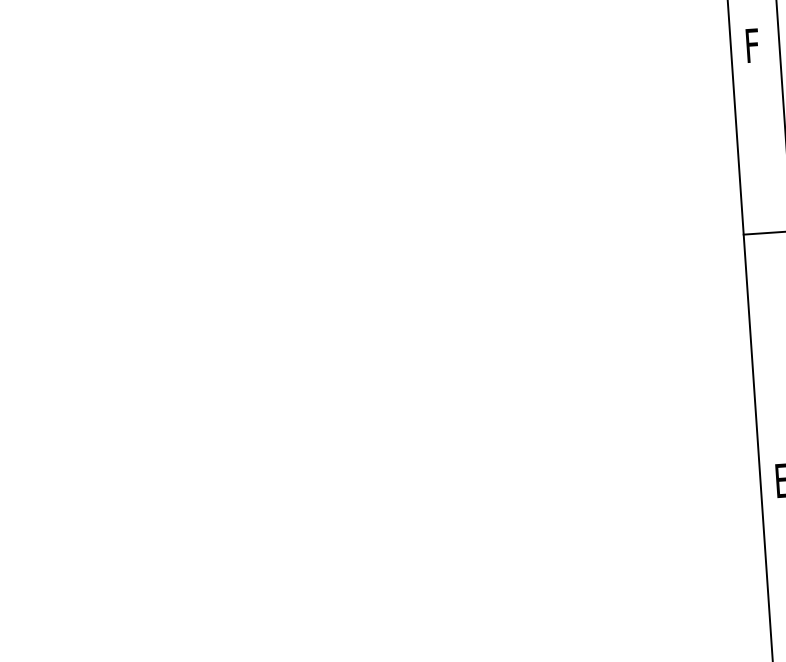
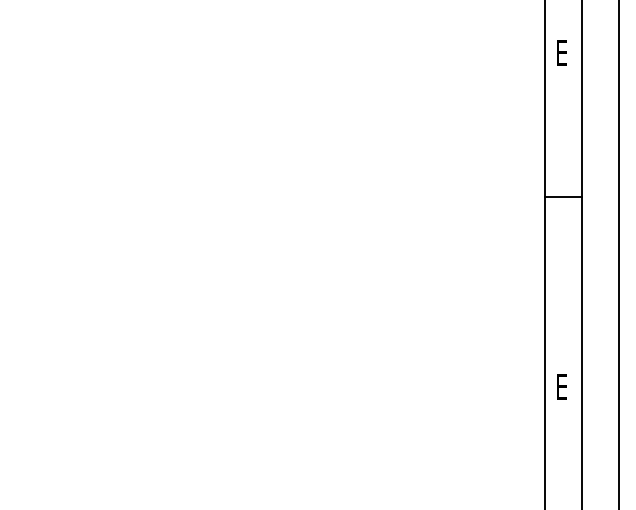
text: (754, 44) -> (562, 52), F -> E

